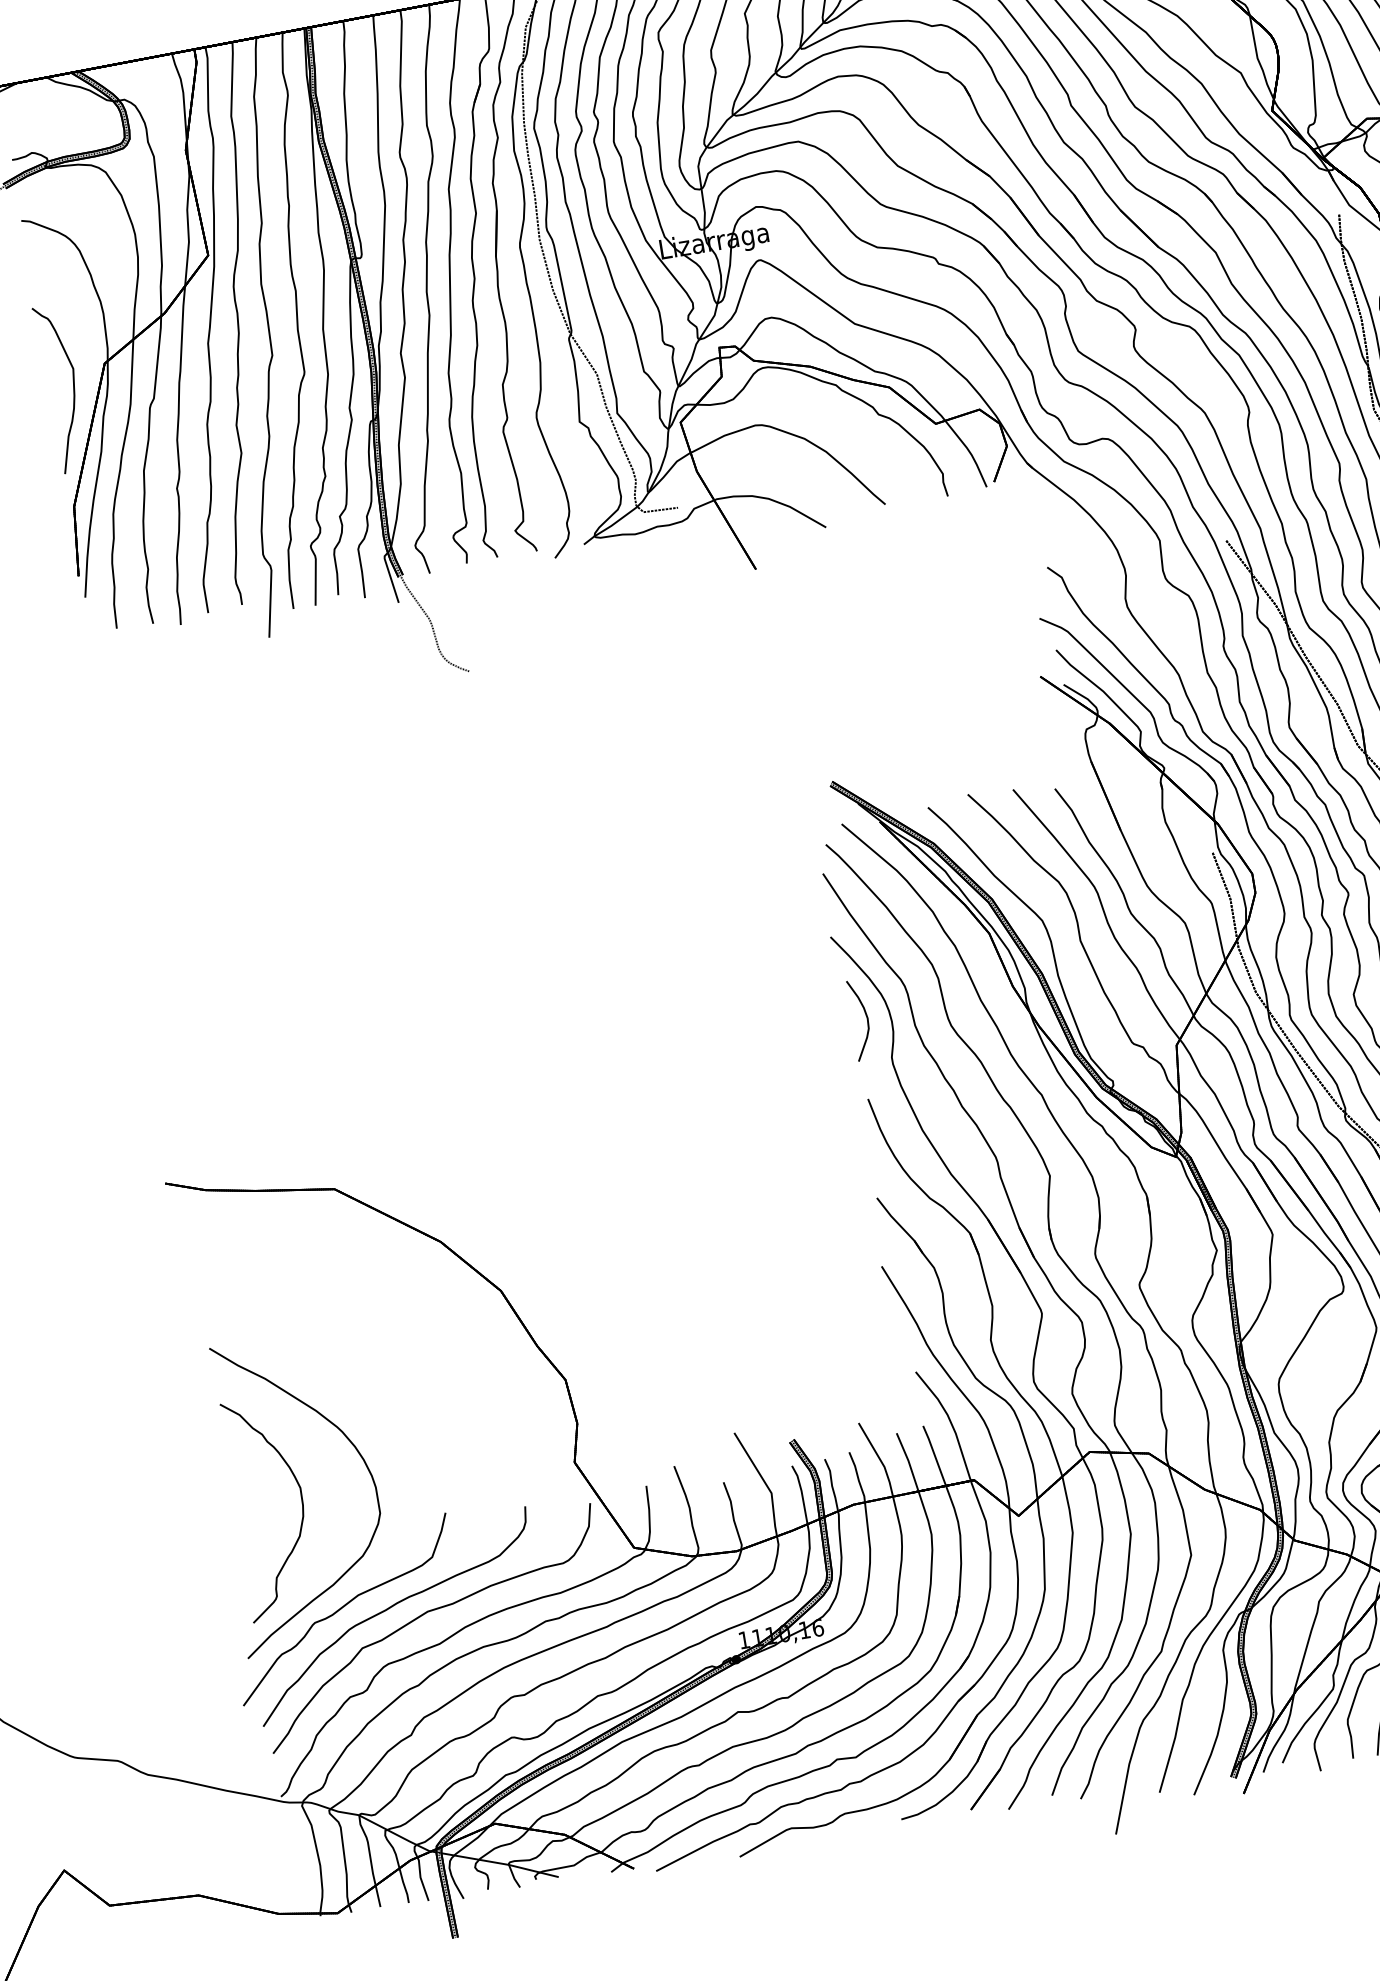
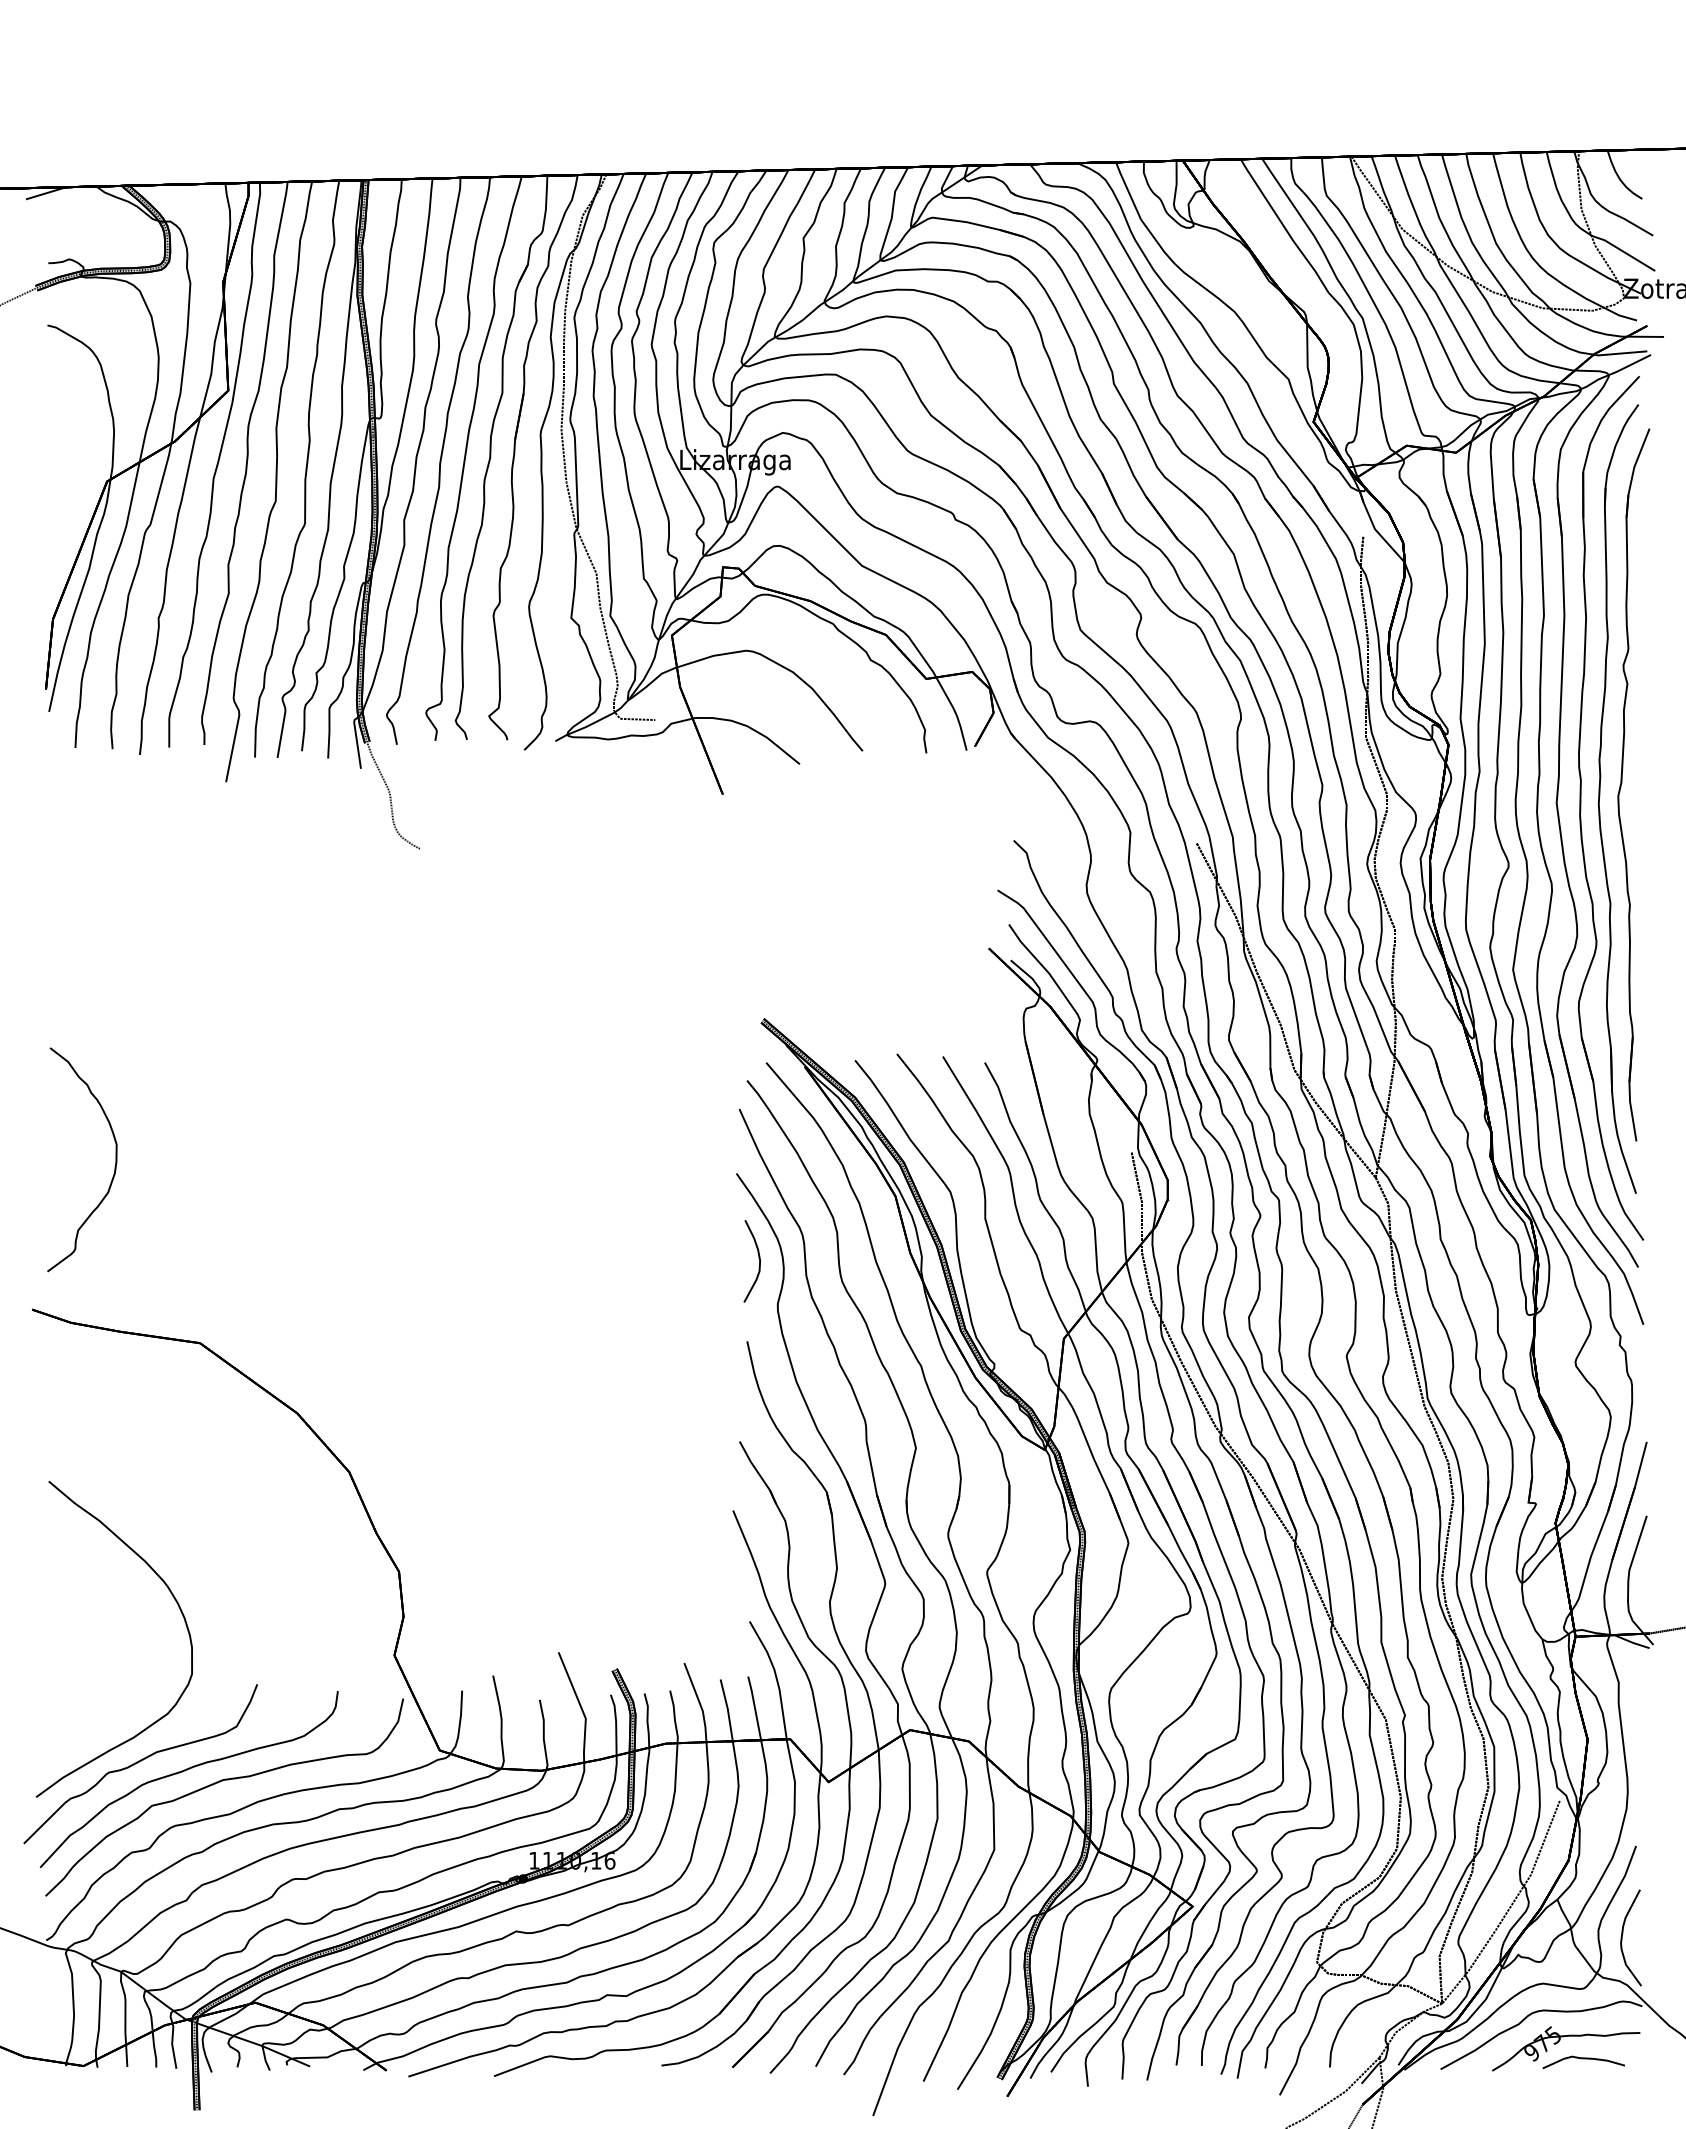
part: (72, 386) -> (71, 499), removed
part: (301, 1509) -> (114, 1166), moved

